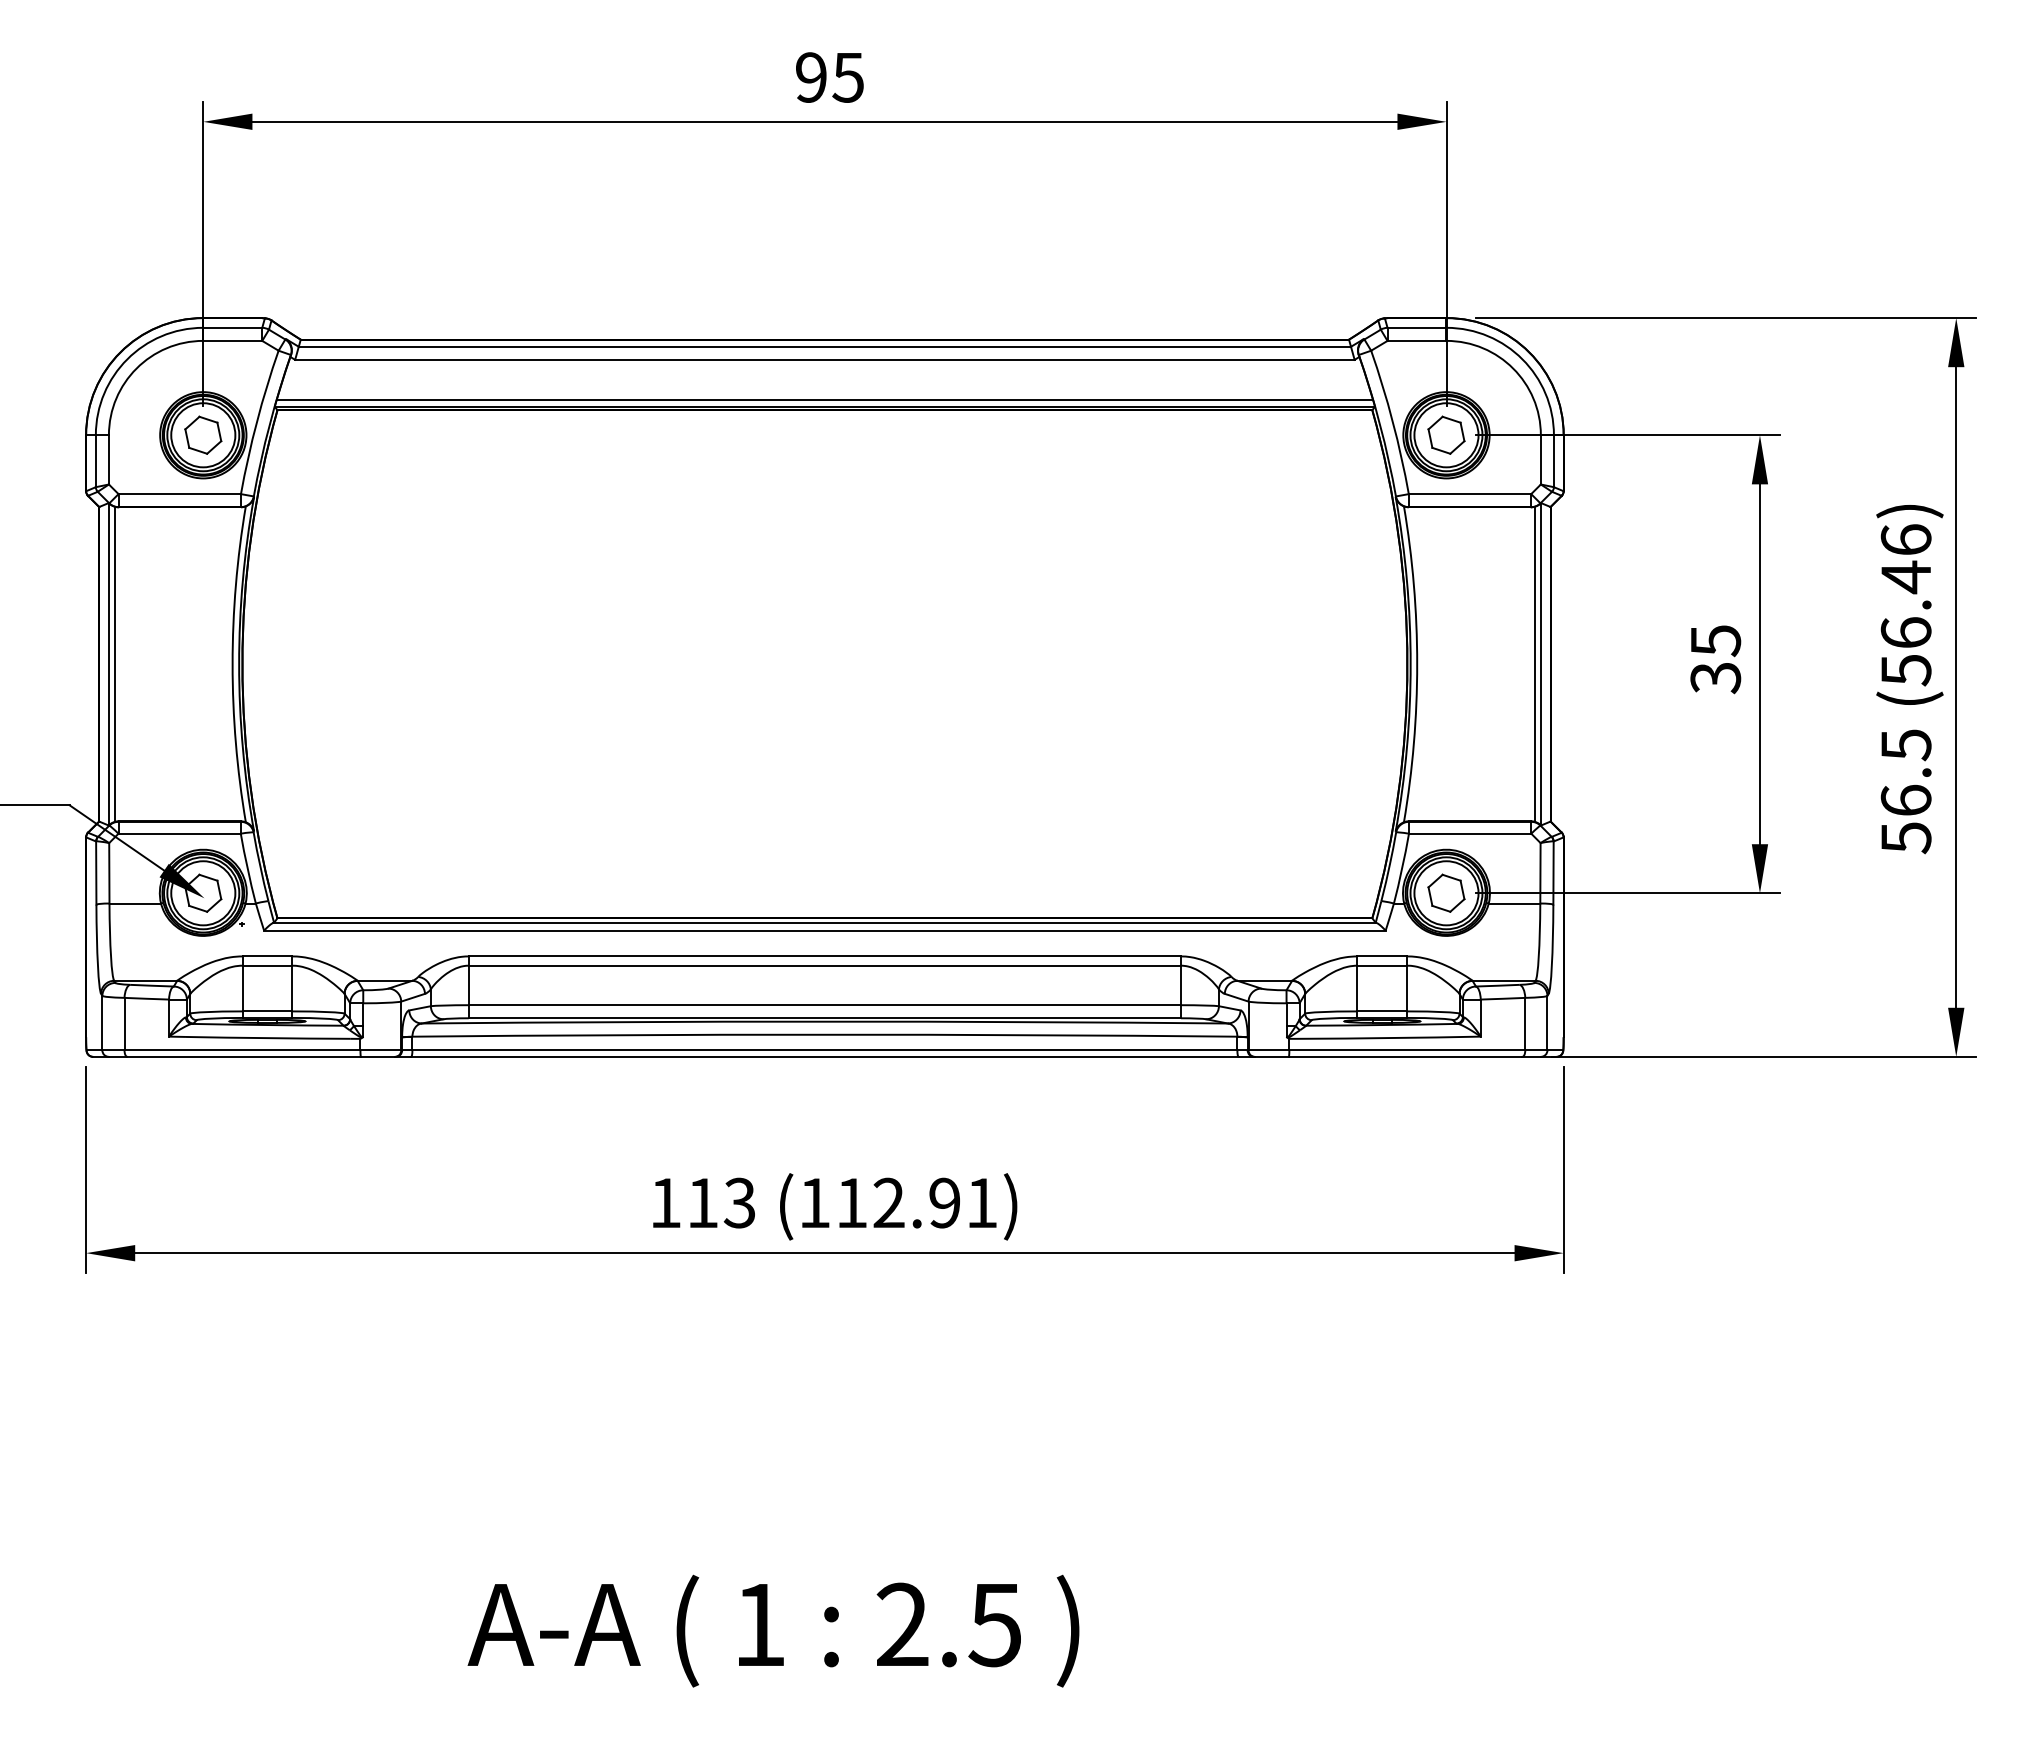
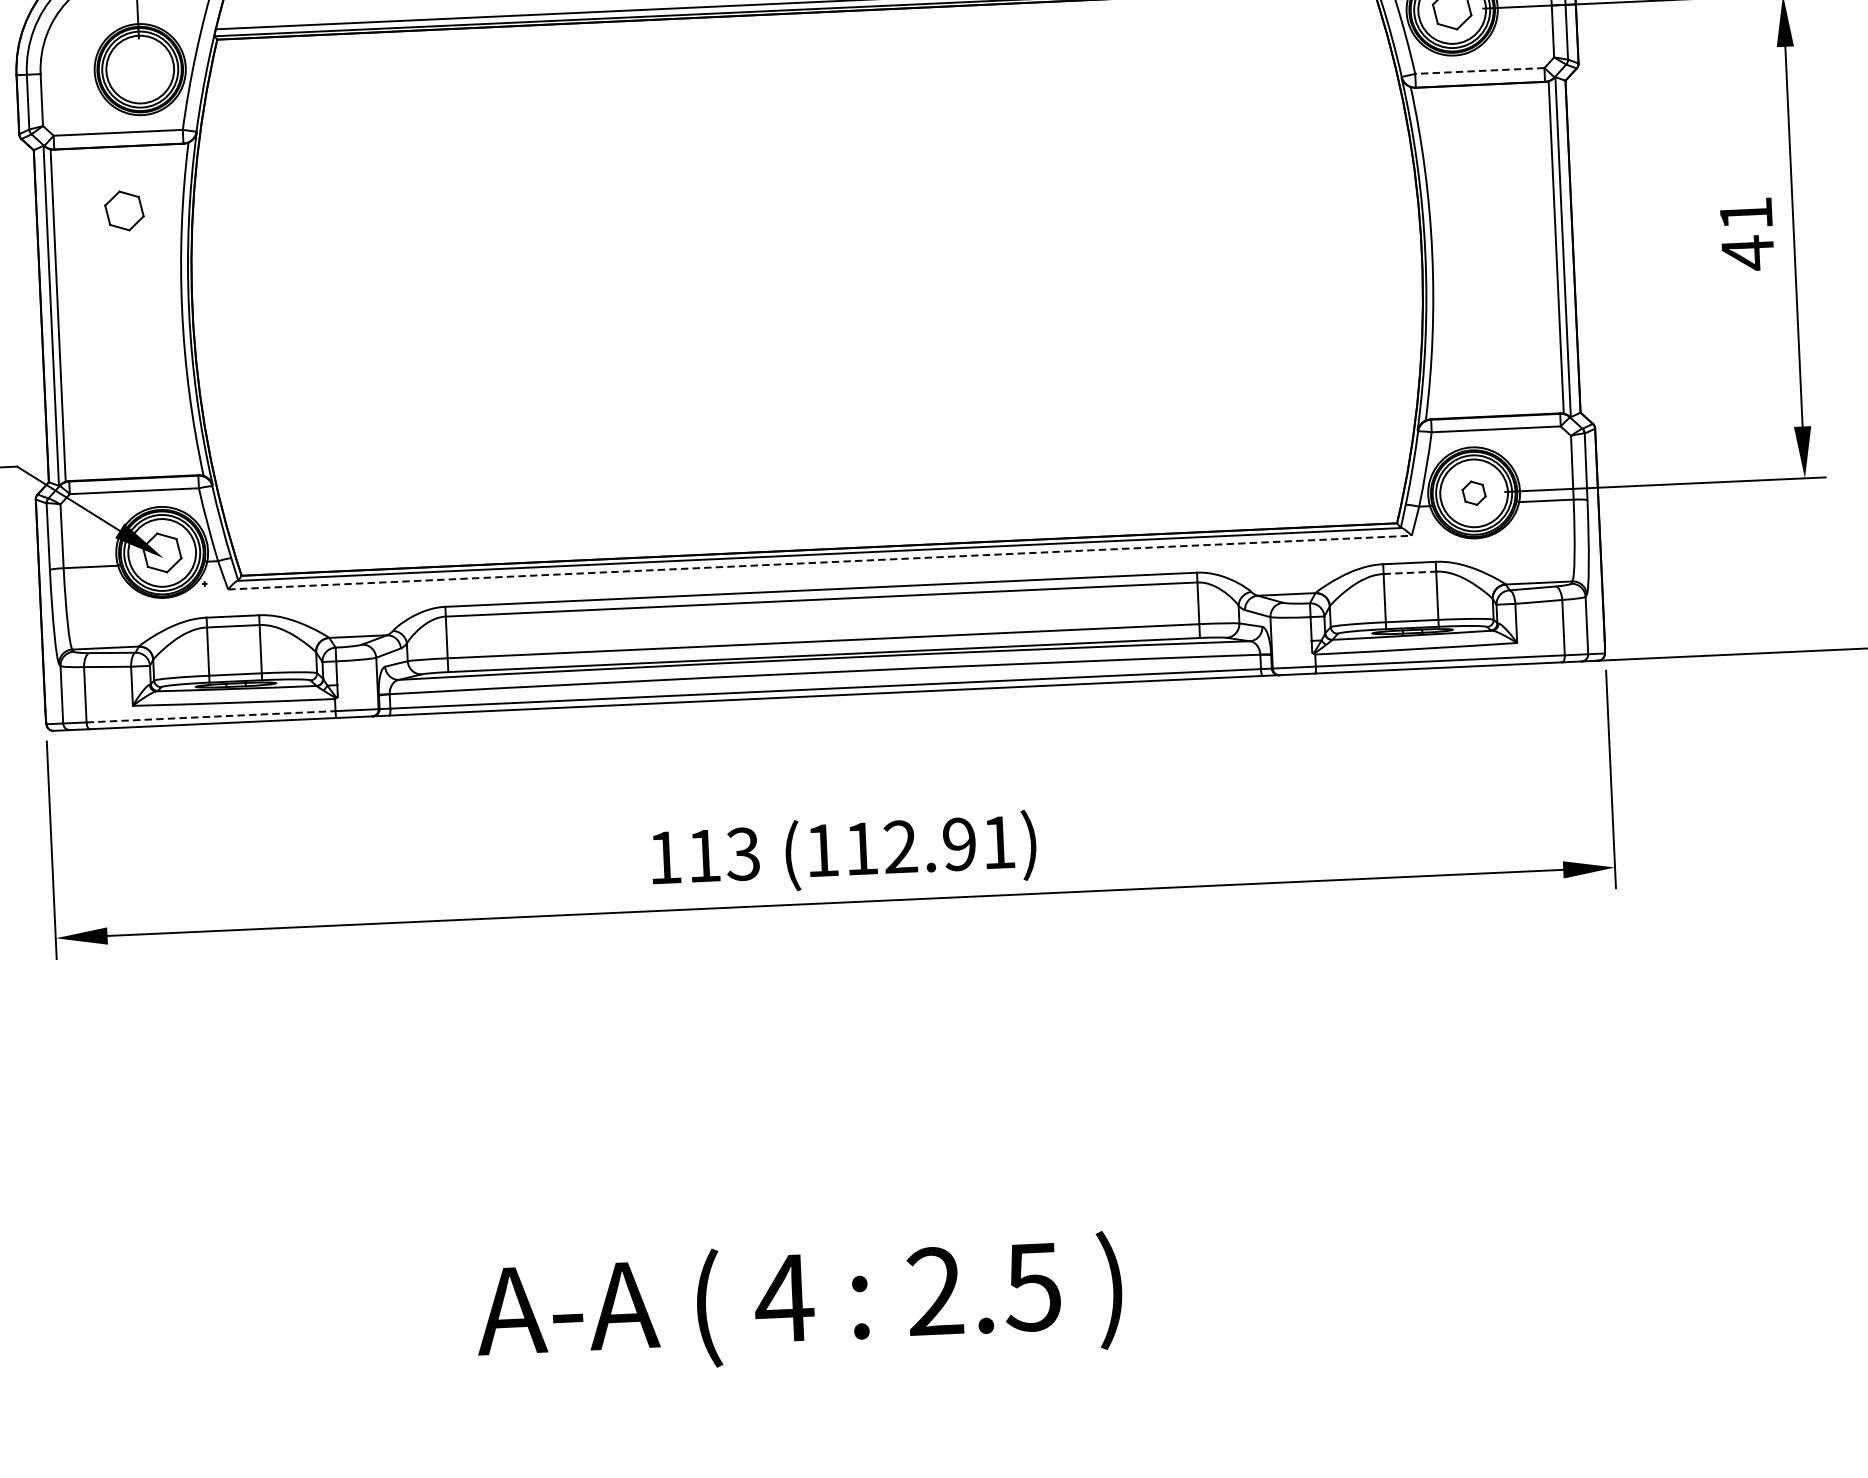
part: (203, 434) -> (124, 210), moved
line: (1469, 494) -> (1479, 71), solid -> dashed
text: (1715, 659) -> (1746, 233), 35 -> 41
part: (1446, 892) -> (1474, 492), size x0.6
line: (824, 930) -> (819, 562), solid -> dashed
line: (1382, 965) -> (1410, 572), solid -> dashed
line: (242, 1050) -> (211, 716), solid -> dashed
text: (759, 1624) -> (784, 1297), 1 -> 4

